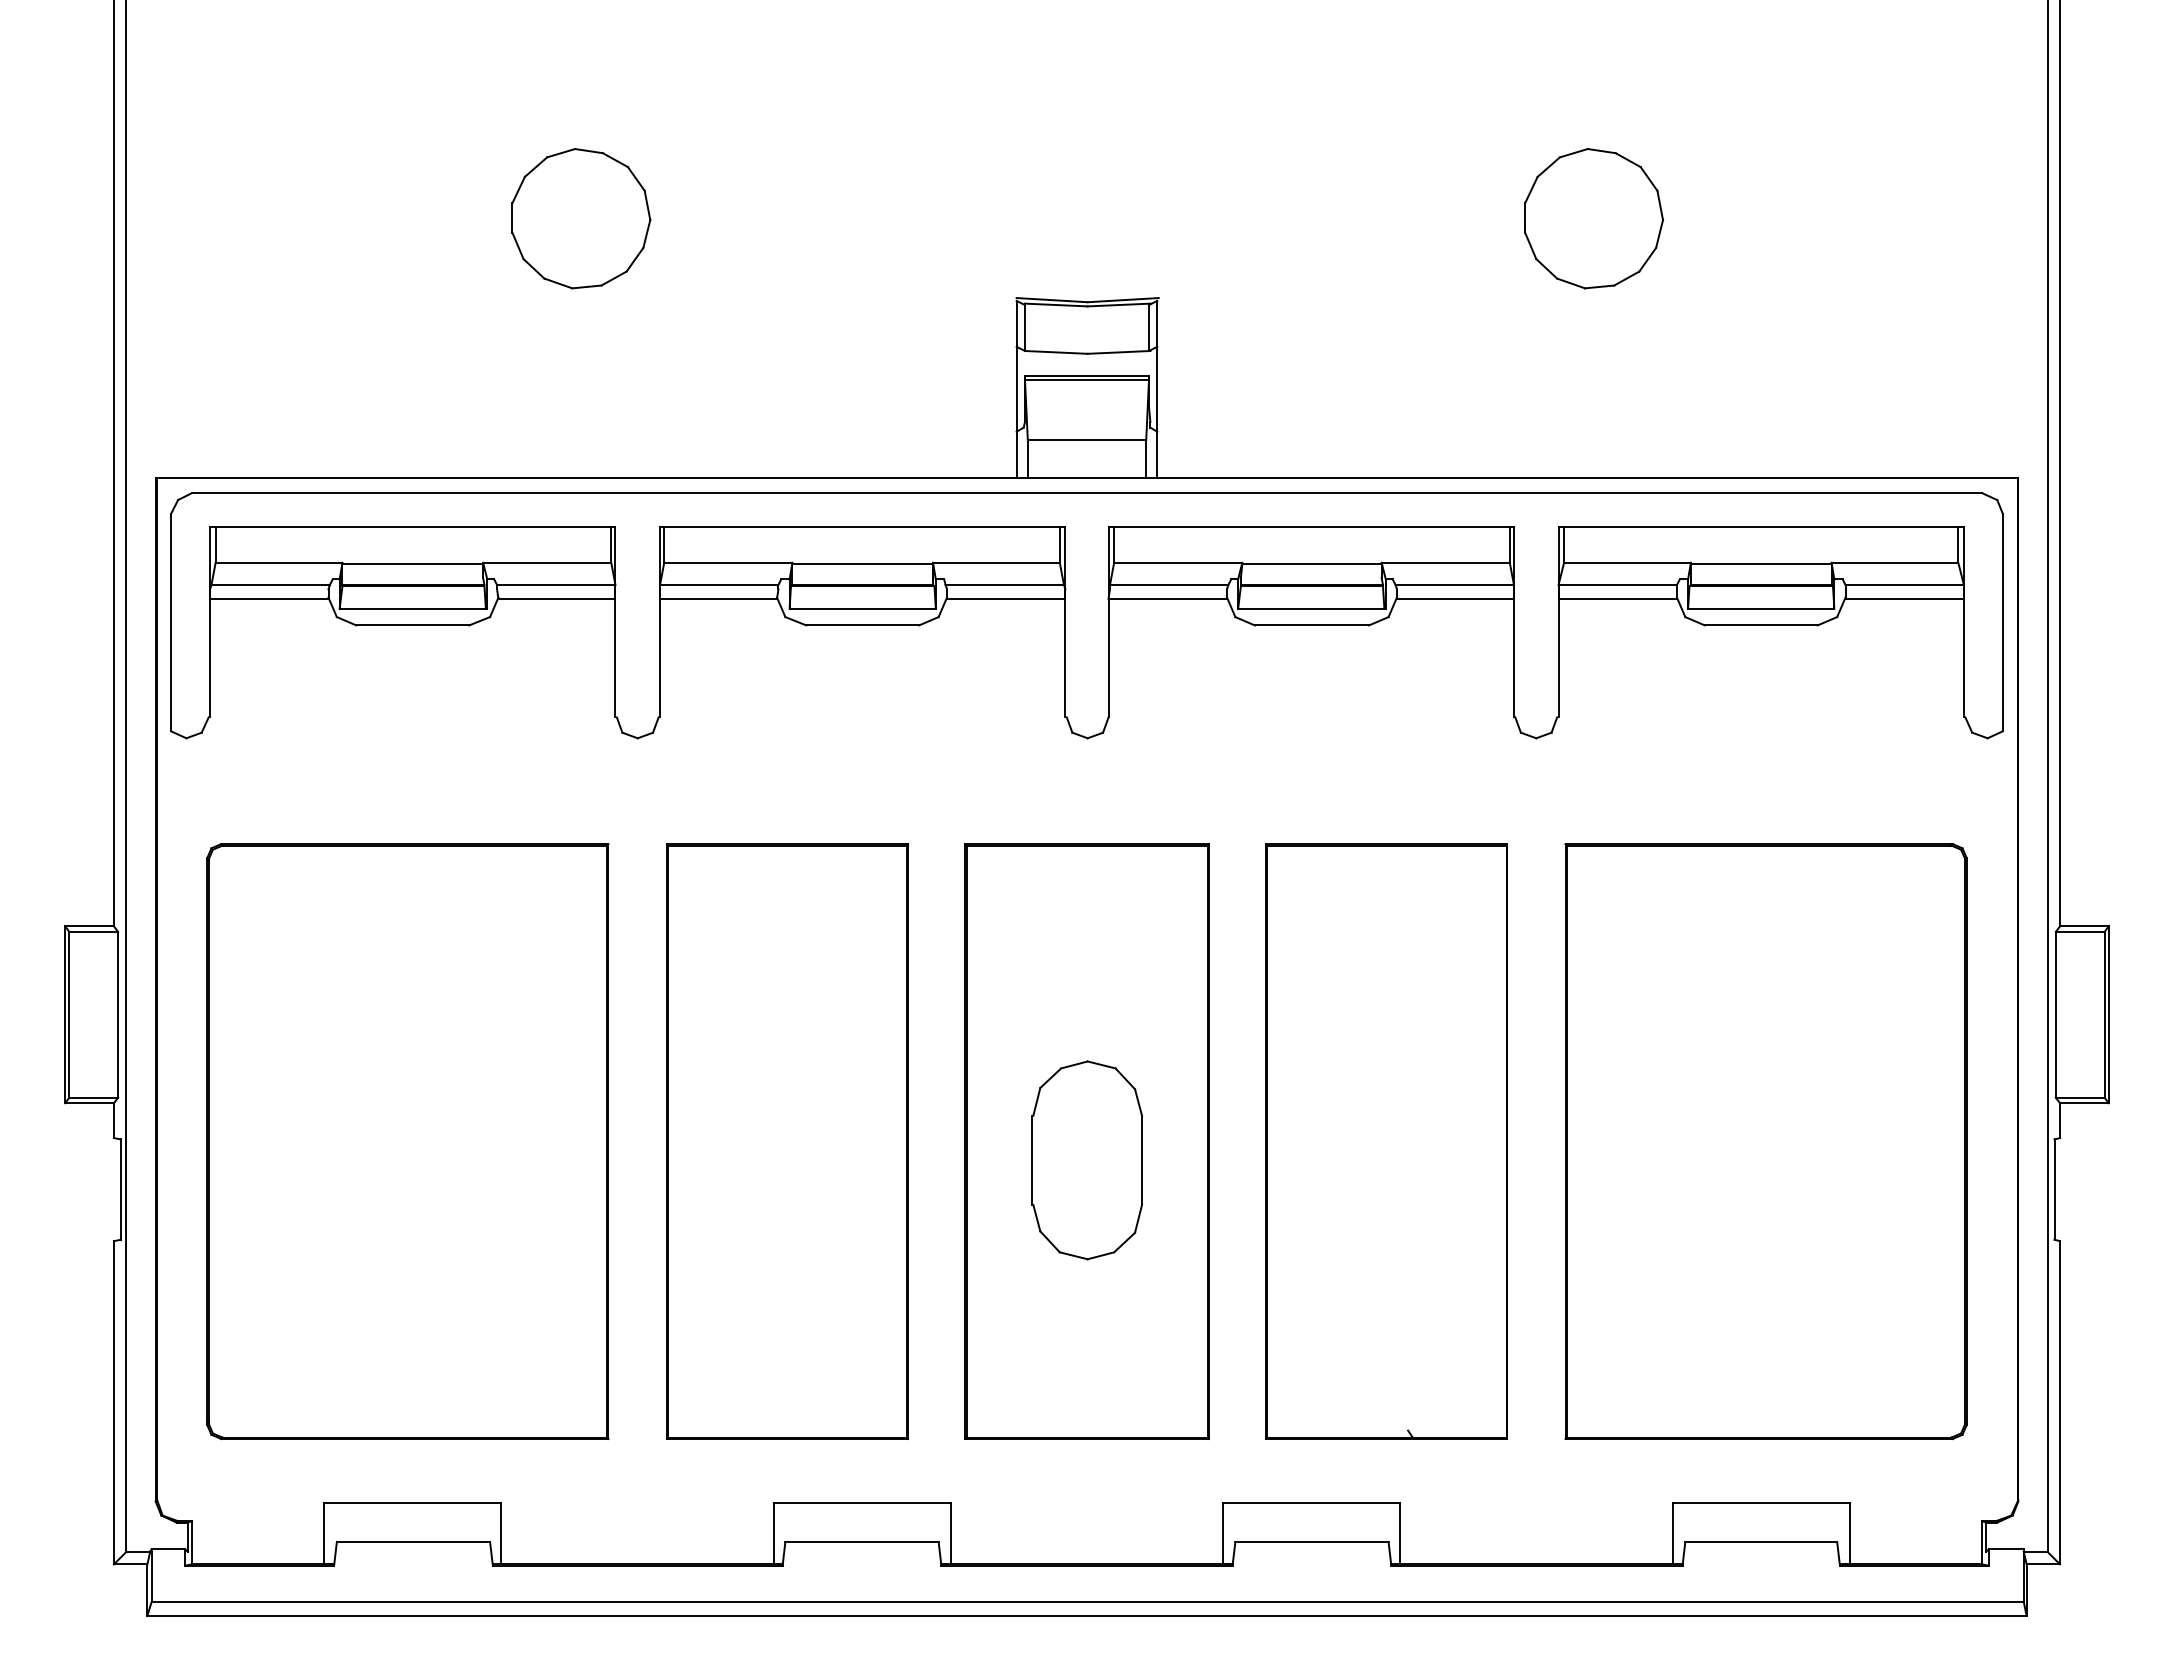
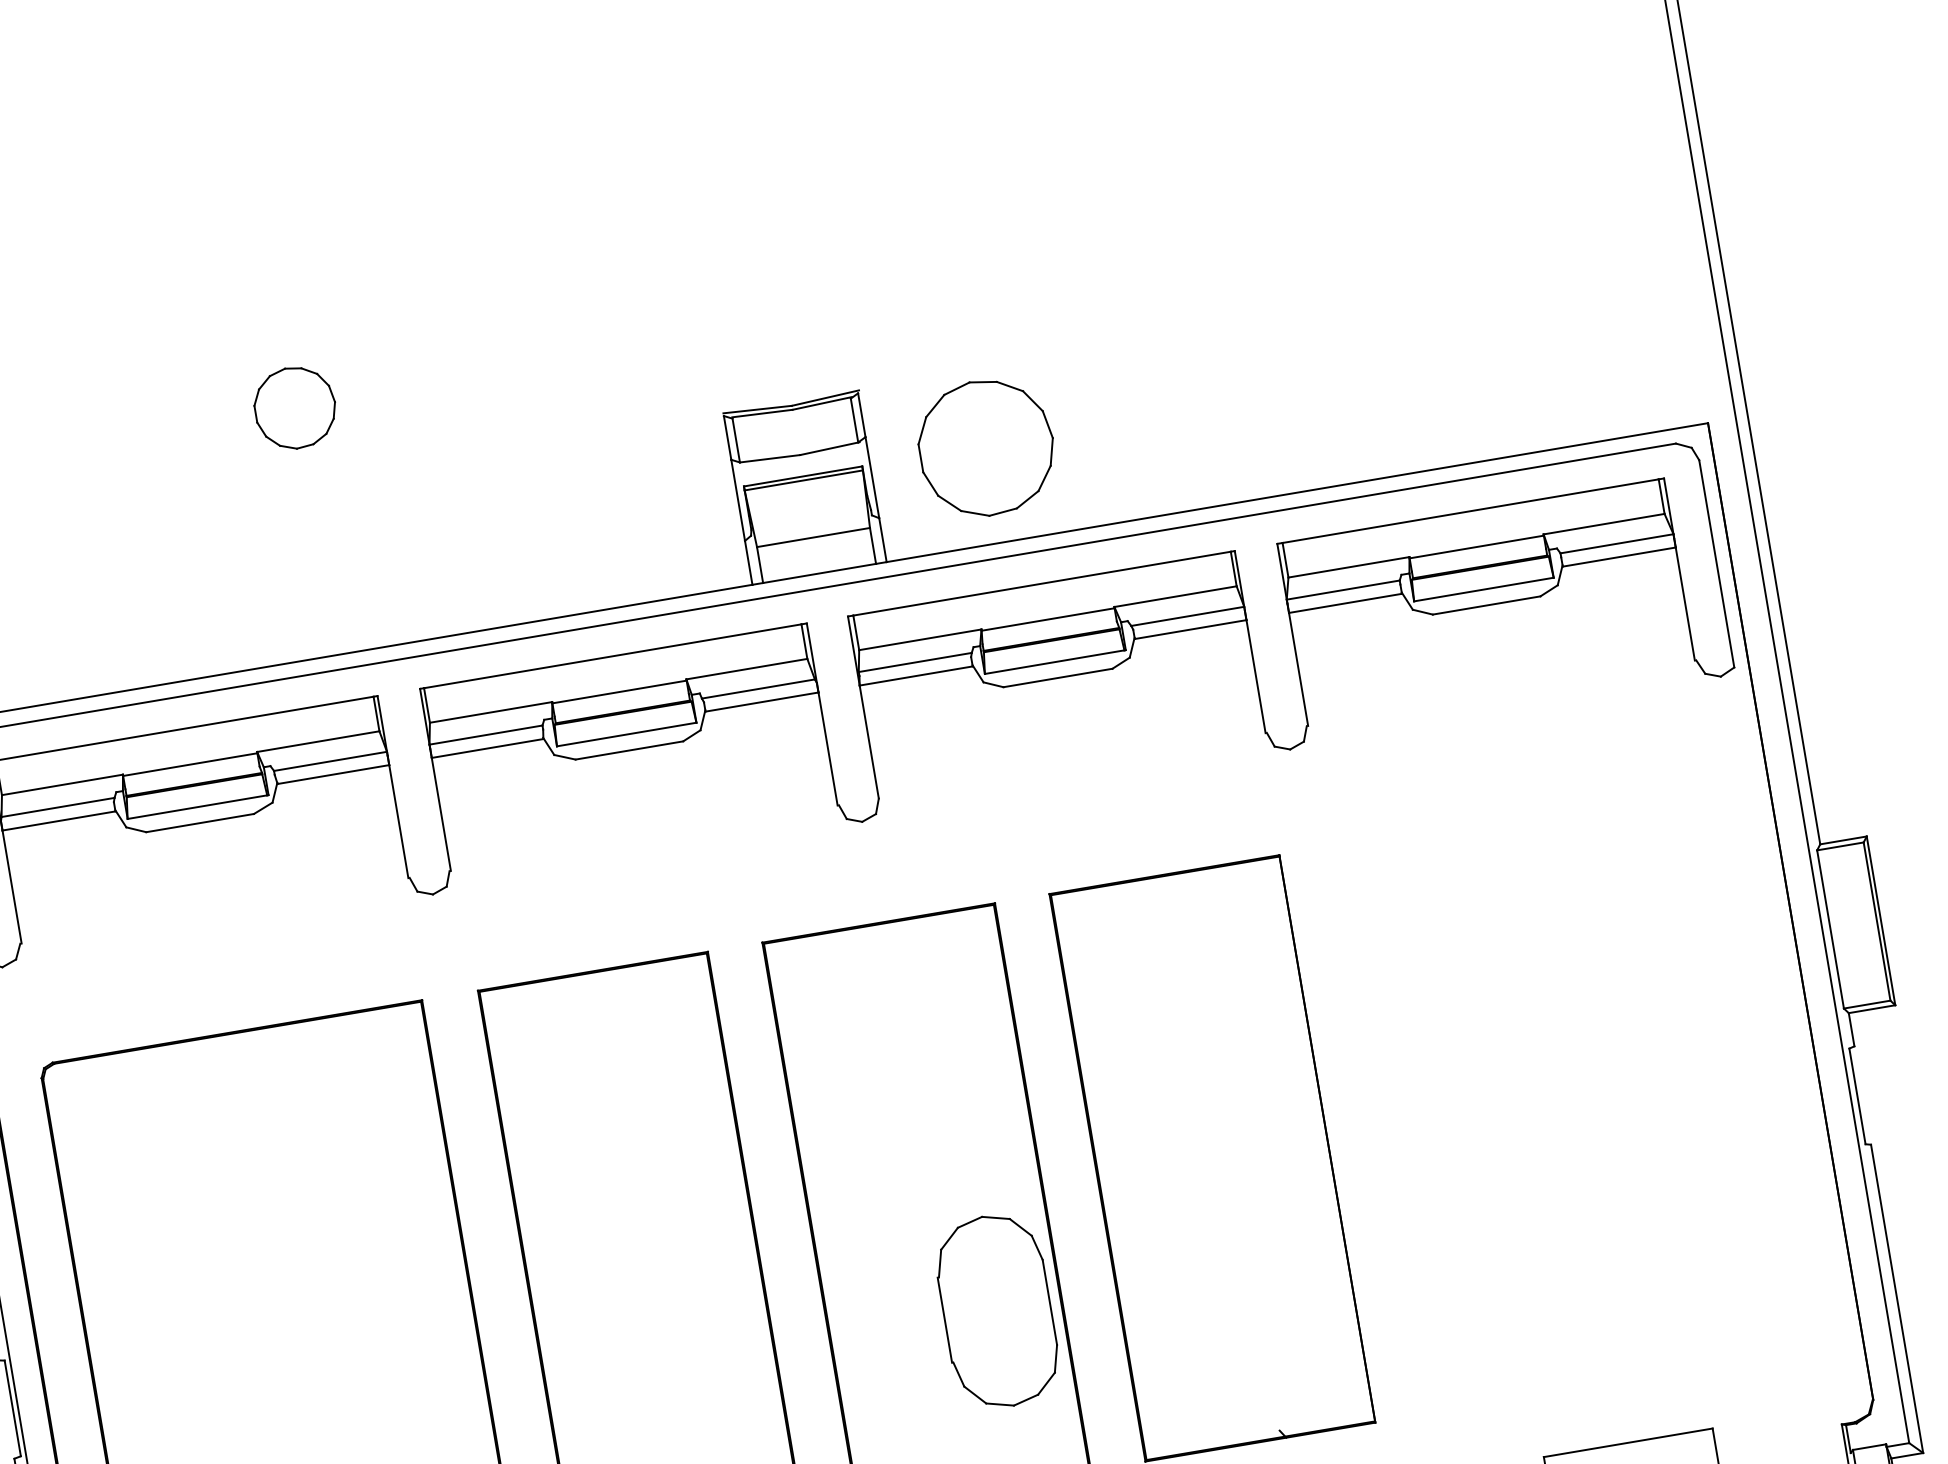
part: (581, 218) -> (295, 407), size x0.6
part: (1593, 218) -> (986, 447), moved
part: (1765, 1141) -> (1573, 1097), removed
part: (1086, 1160) -> (996, 1311), moved

